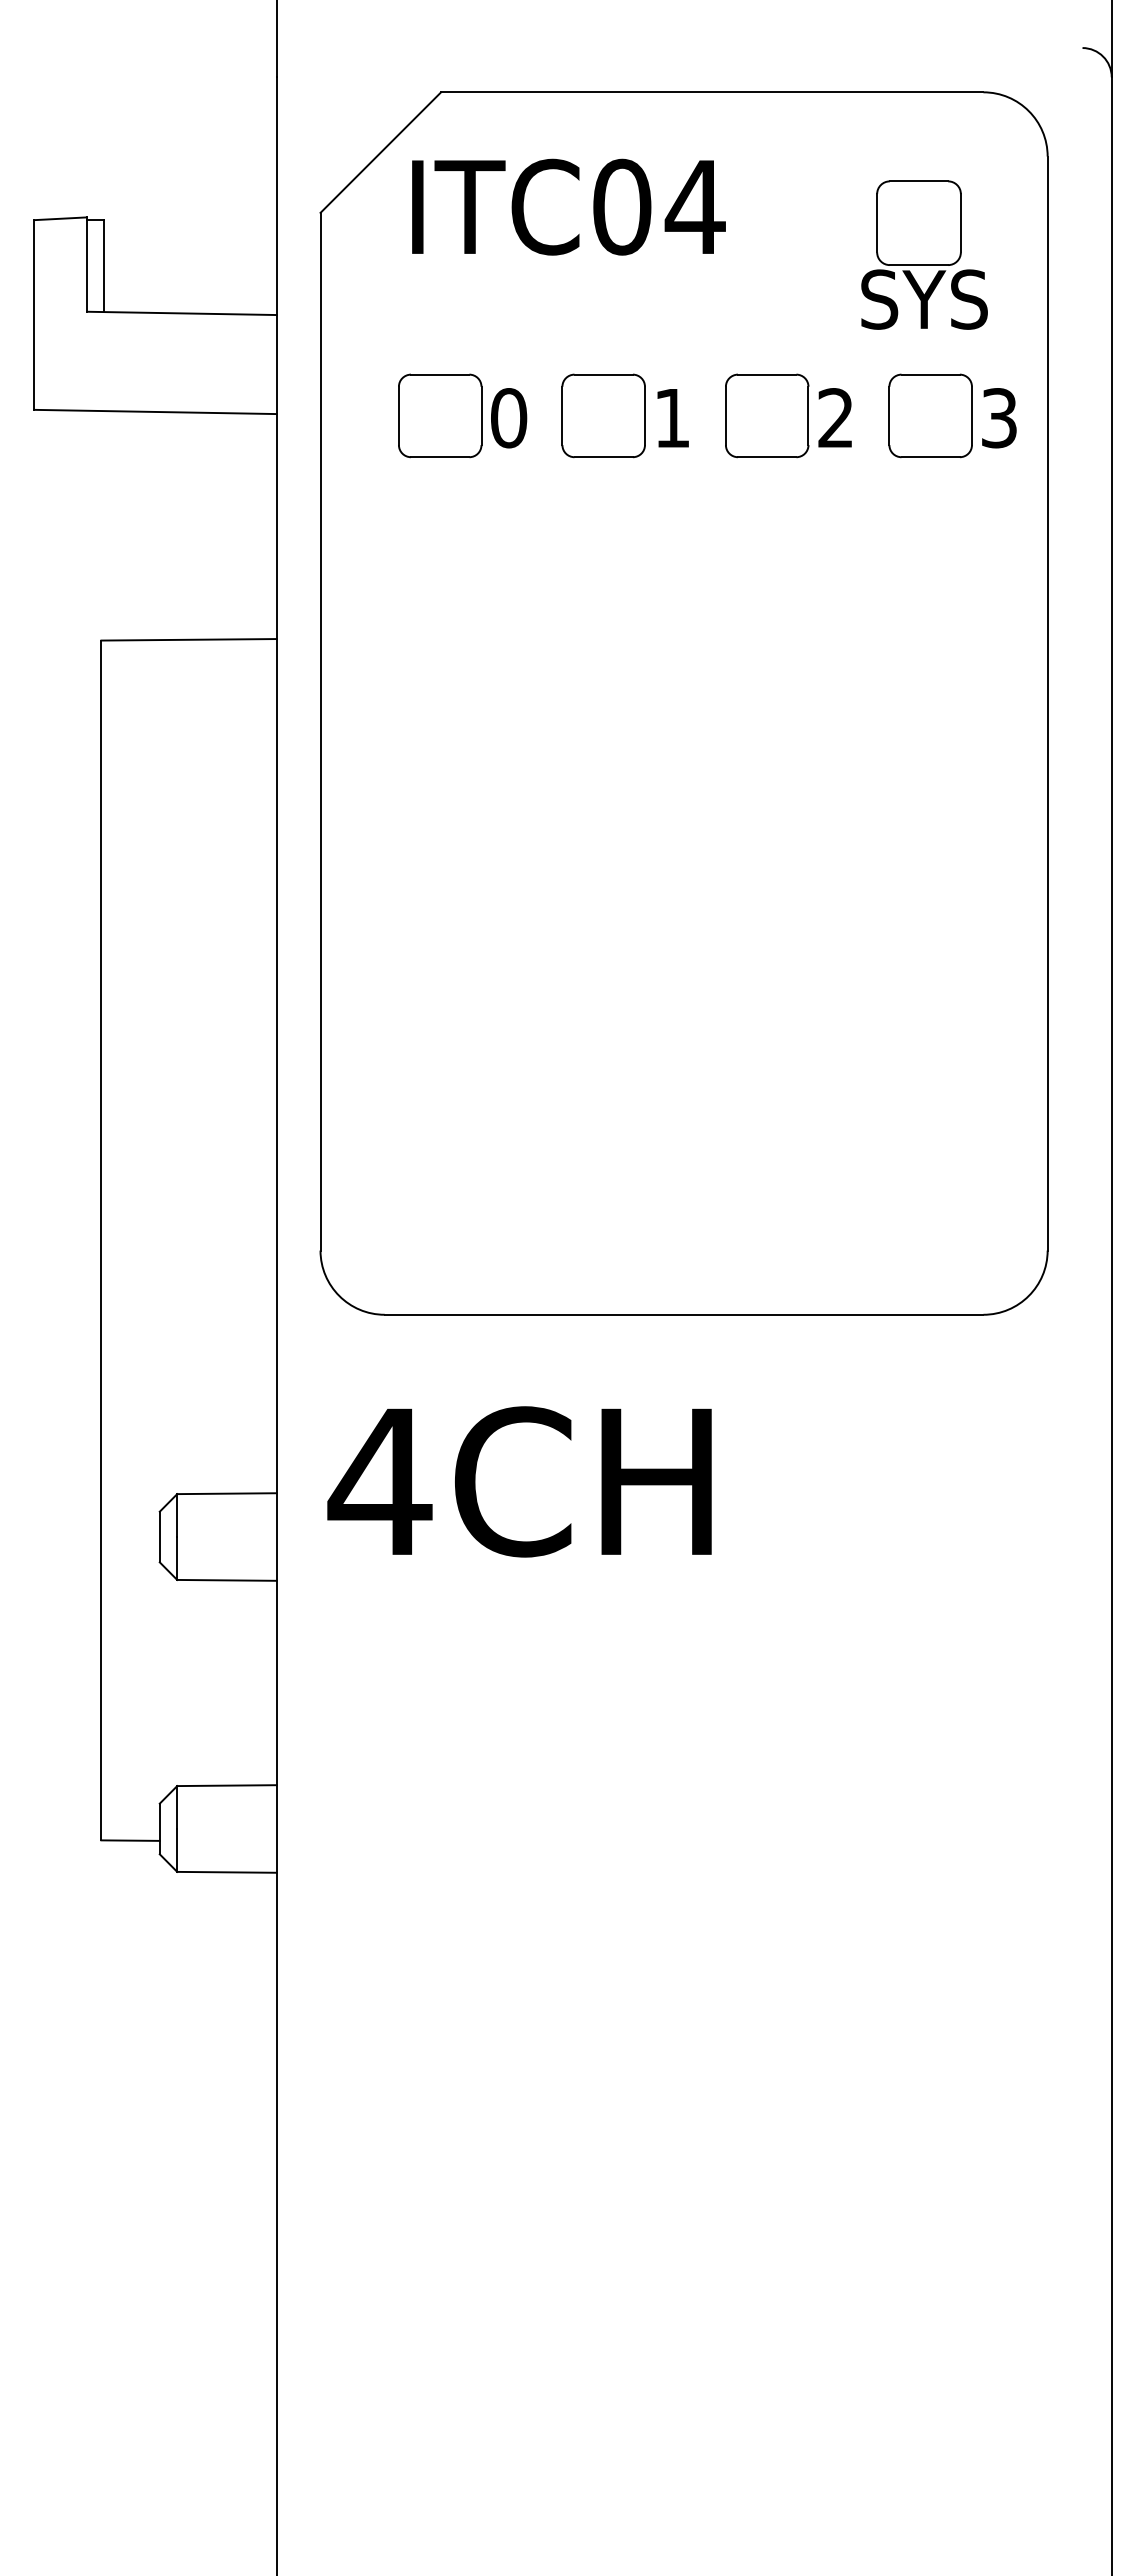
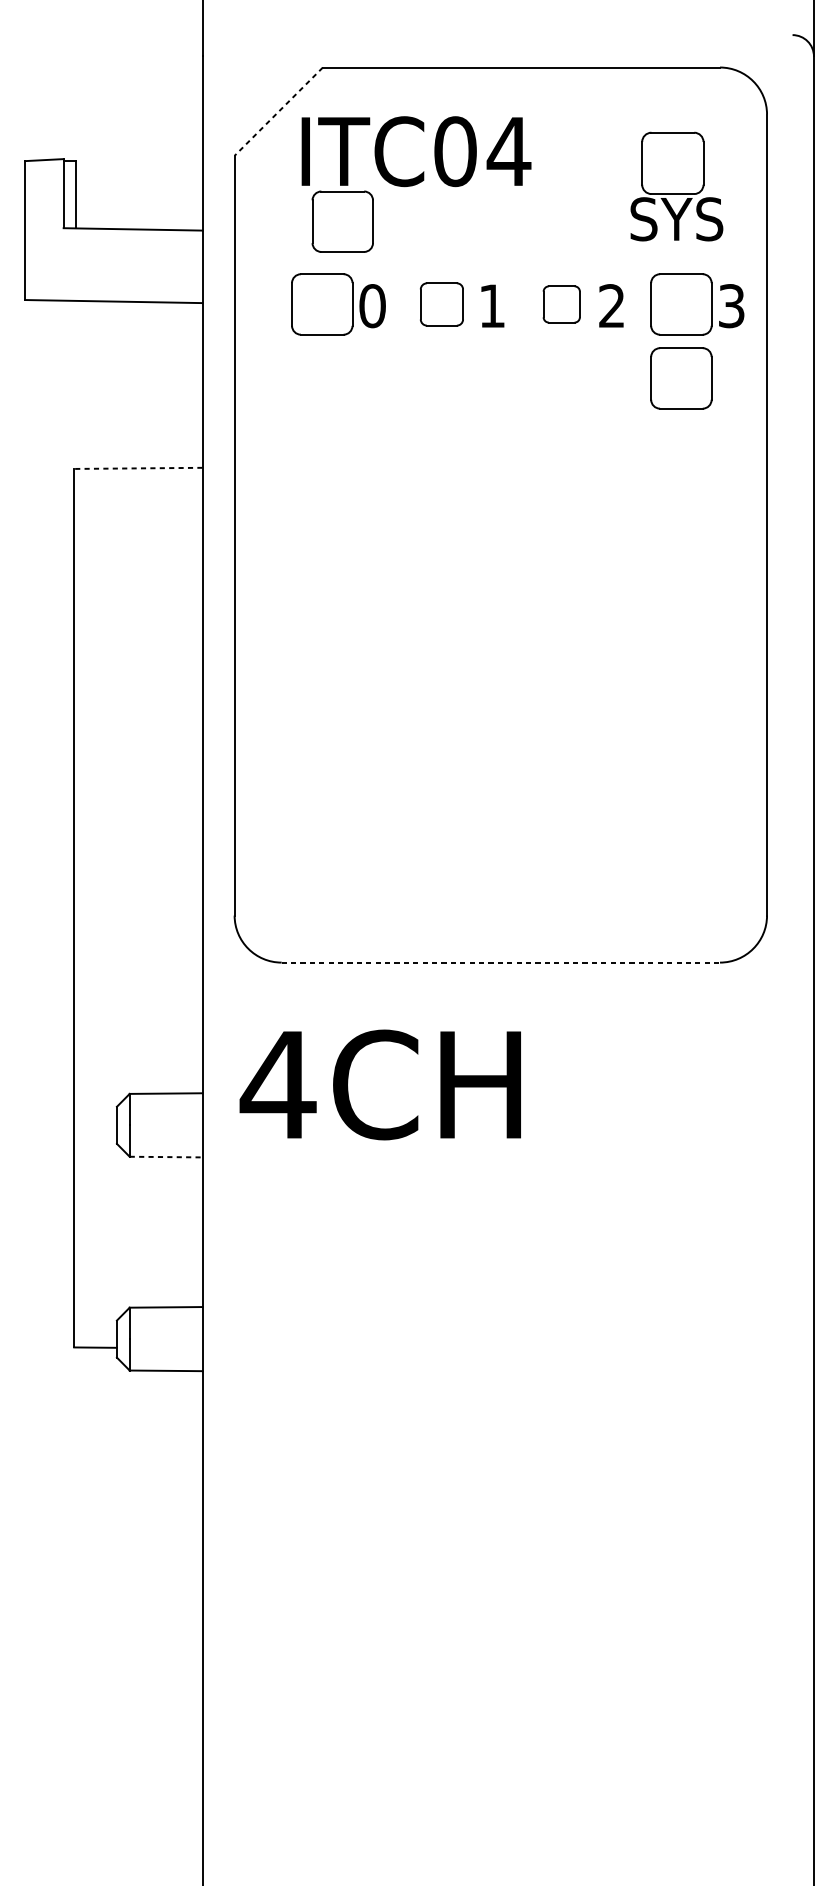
line: (380, 152) -> (278, 111), solid -> dashed
part: (468, 302) -> (342, 221), added
part: (603, 415) -> (441, 304), size x0.7
part: (767, 415) -> (561, 304), size x0.6
part: (930, 516) -> (681, 378), added
line: (189, 639) -> (138, 468), solid -> dashed
line: (684, 1314) -> (501, 962), solid -> dashed
line: (226, 1580) -> (165, 1157), solid -> dashed

